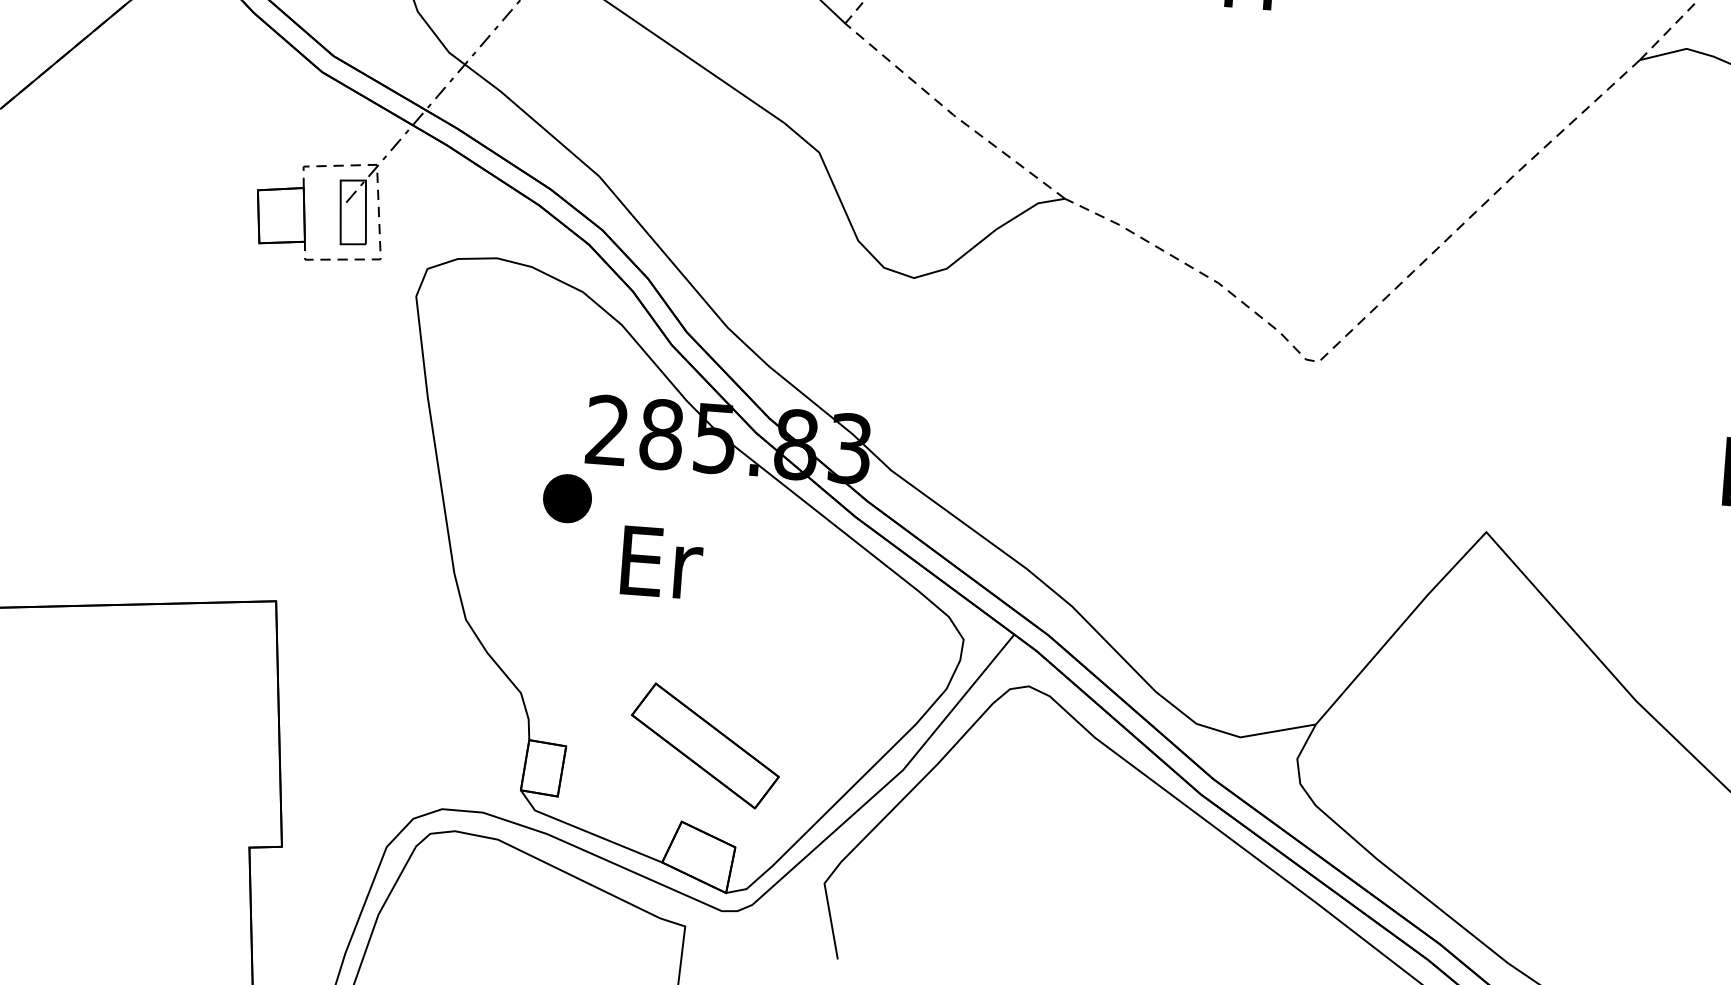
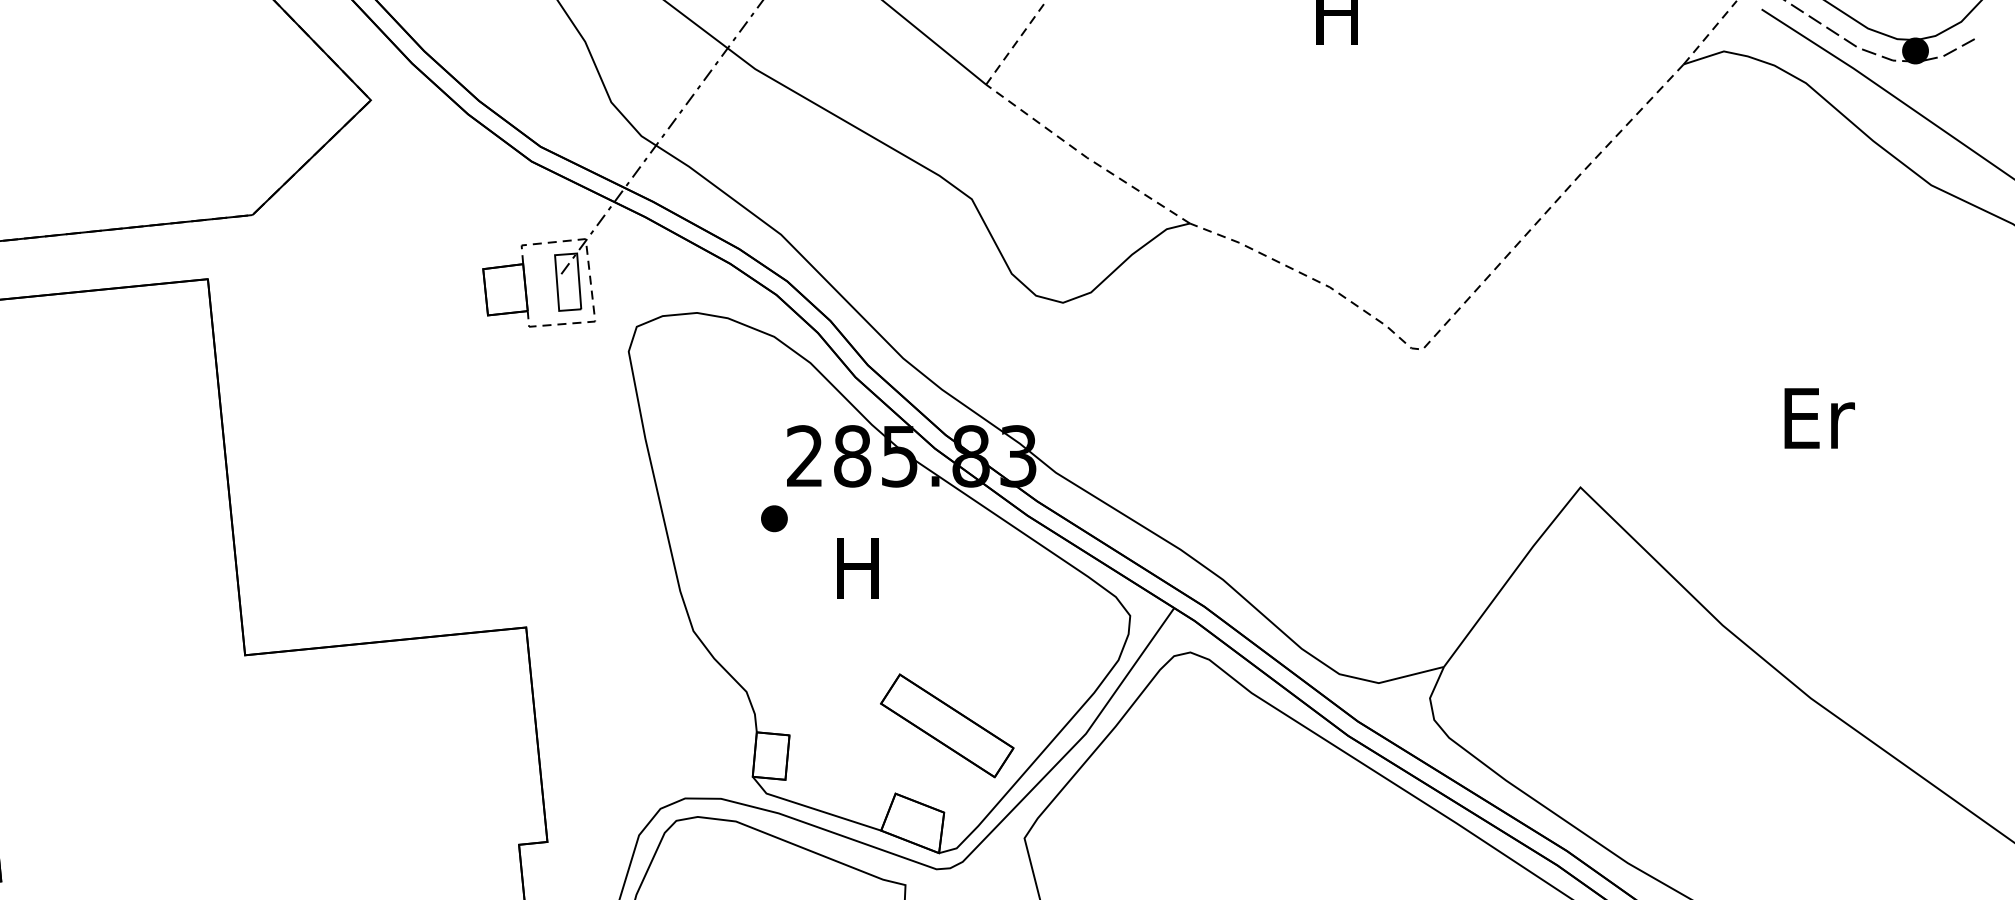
part: (567, 498) -> (774, 518), size x0.62
text: (662, 562) -> (861, 568), Er -> H
part: (705, 745) -> (947, 725), moved

